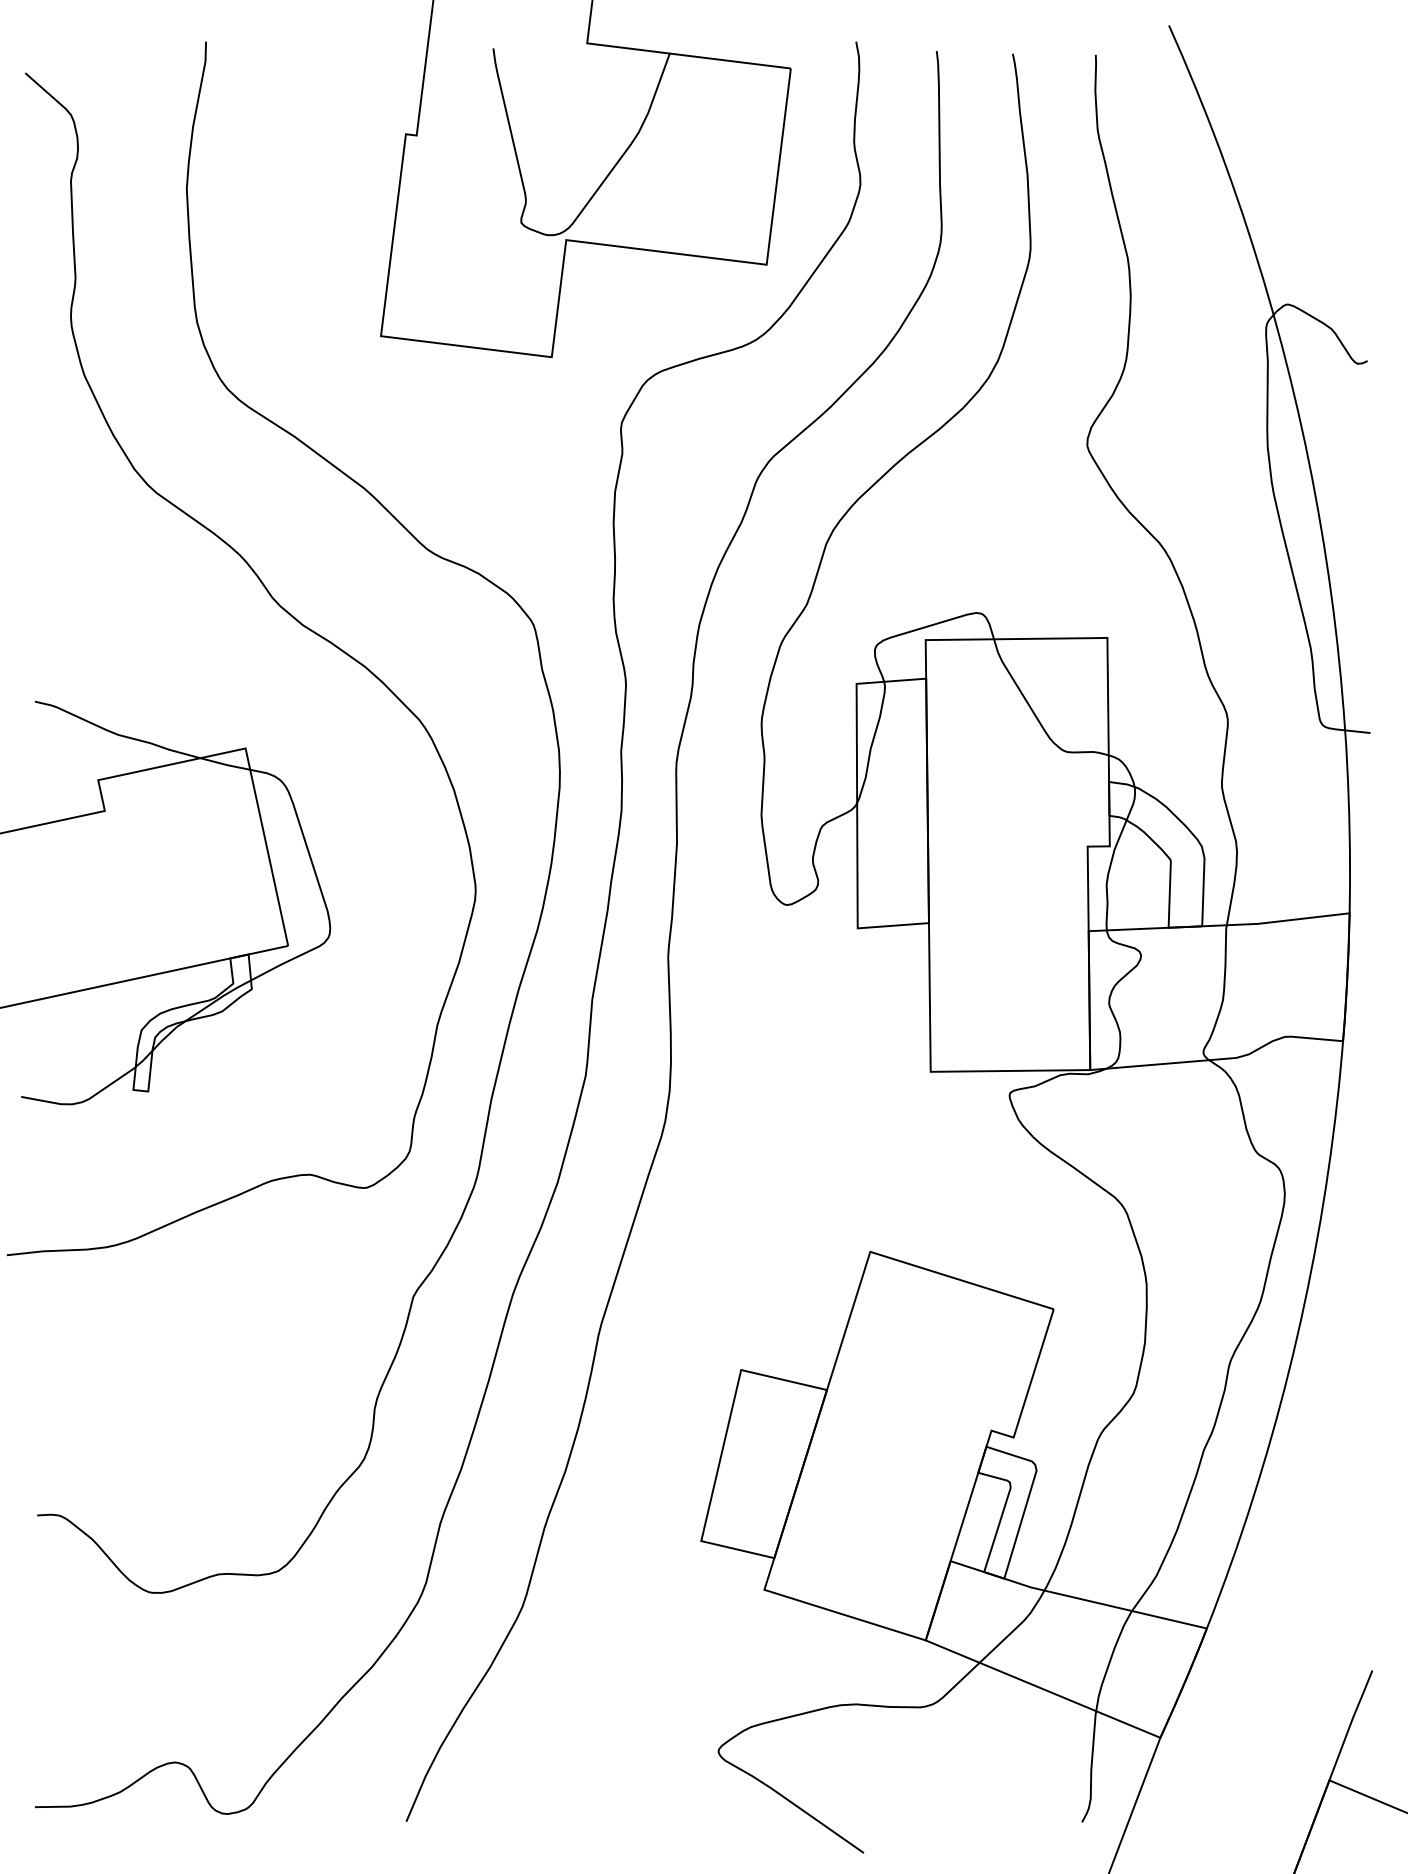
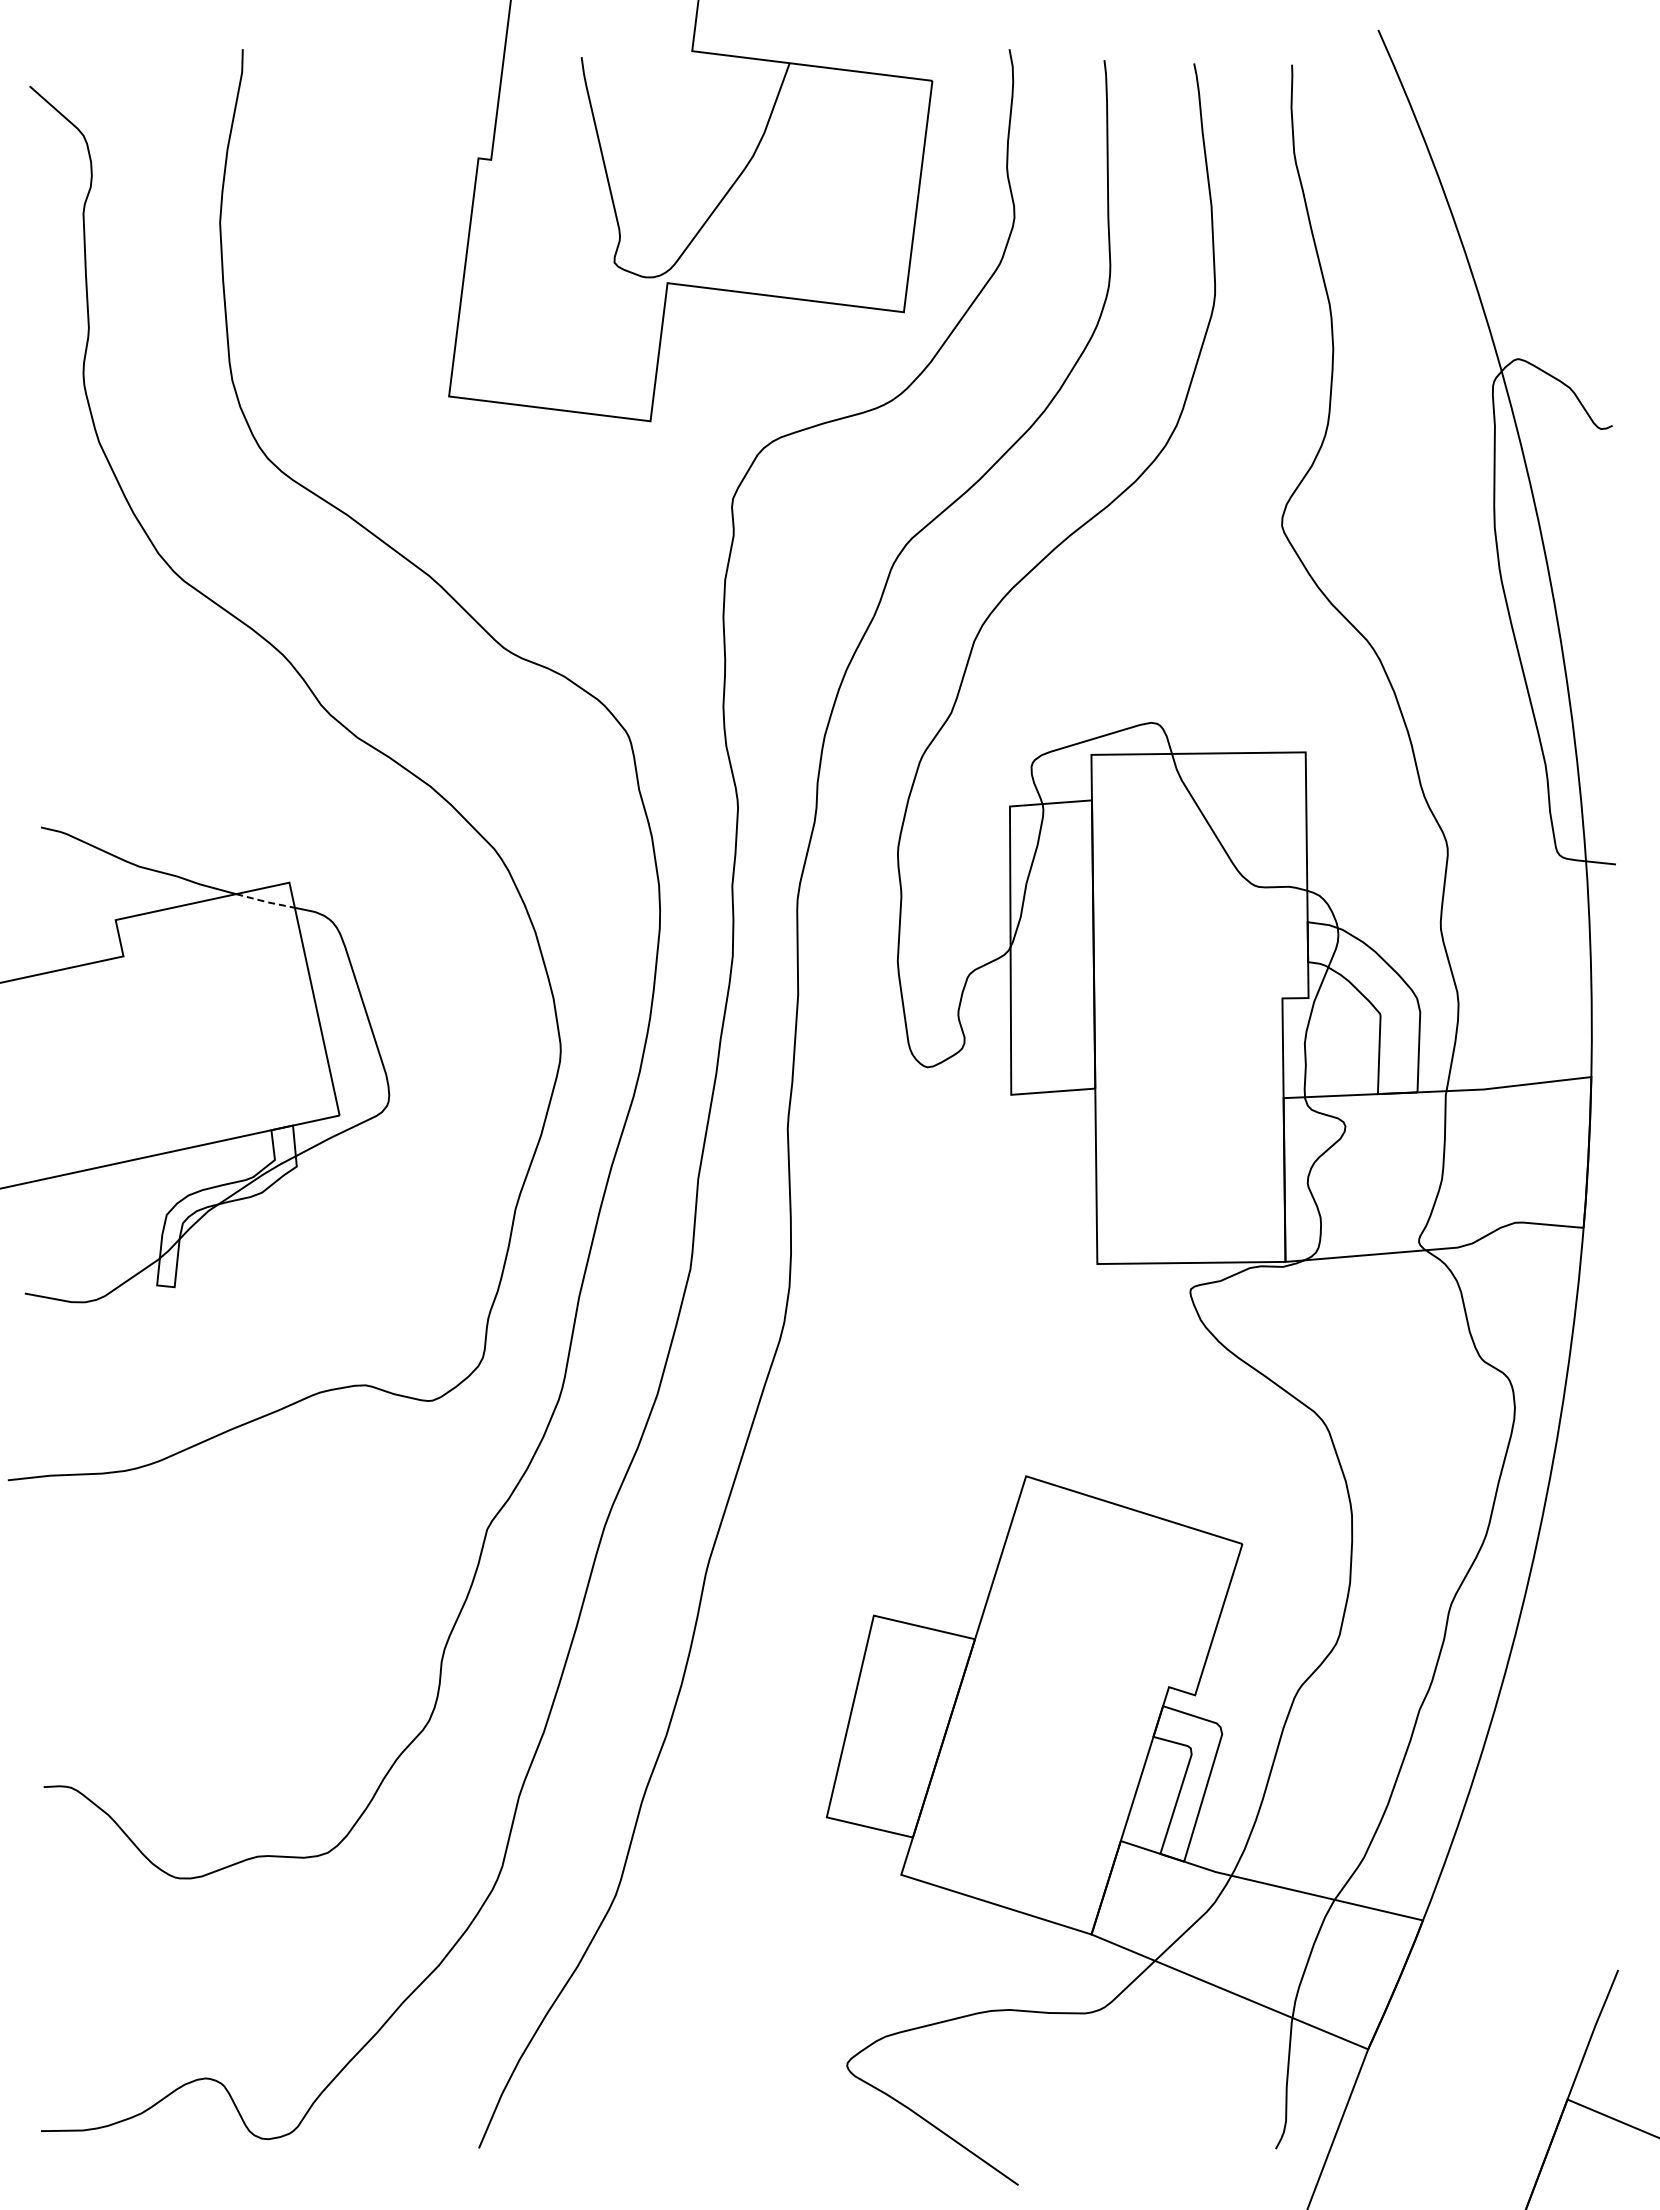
line: (226, 764) -> (266, 901), solid -> dashed

